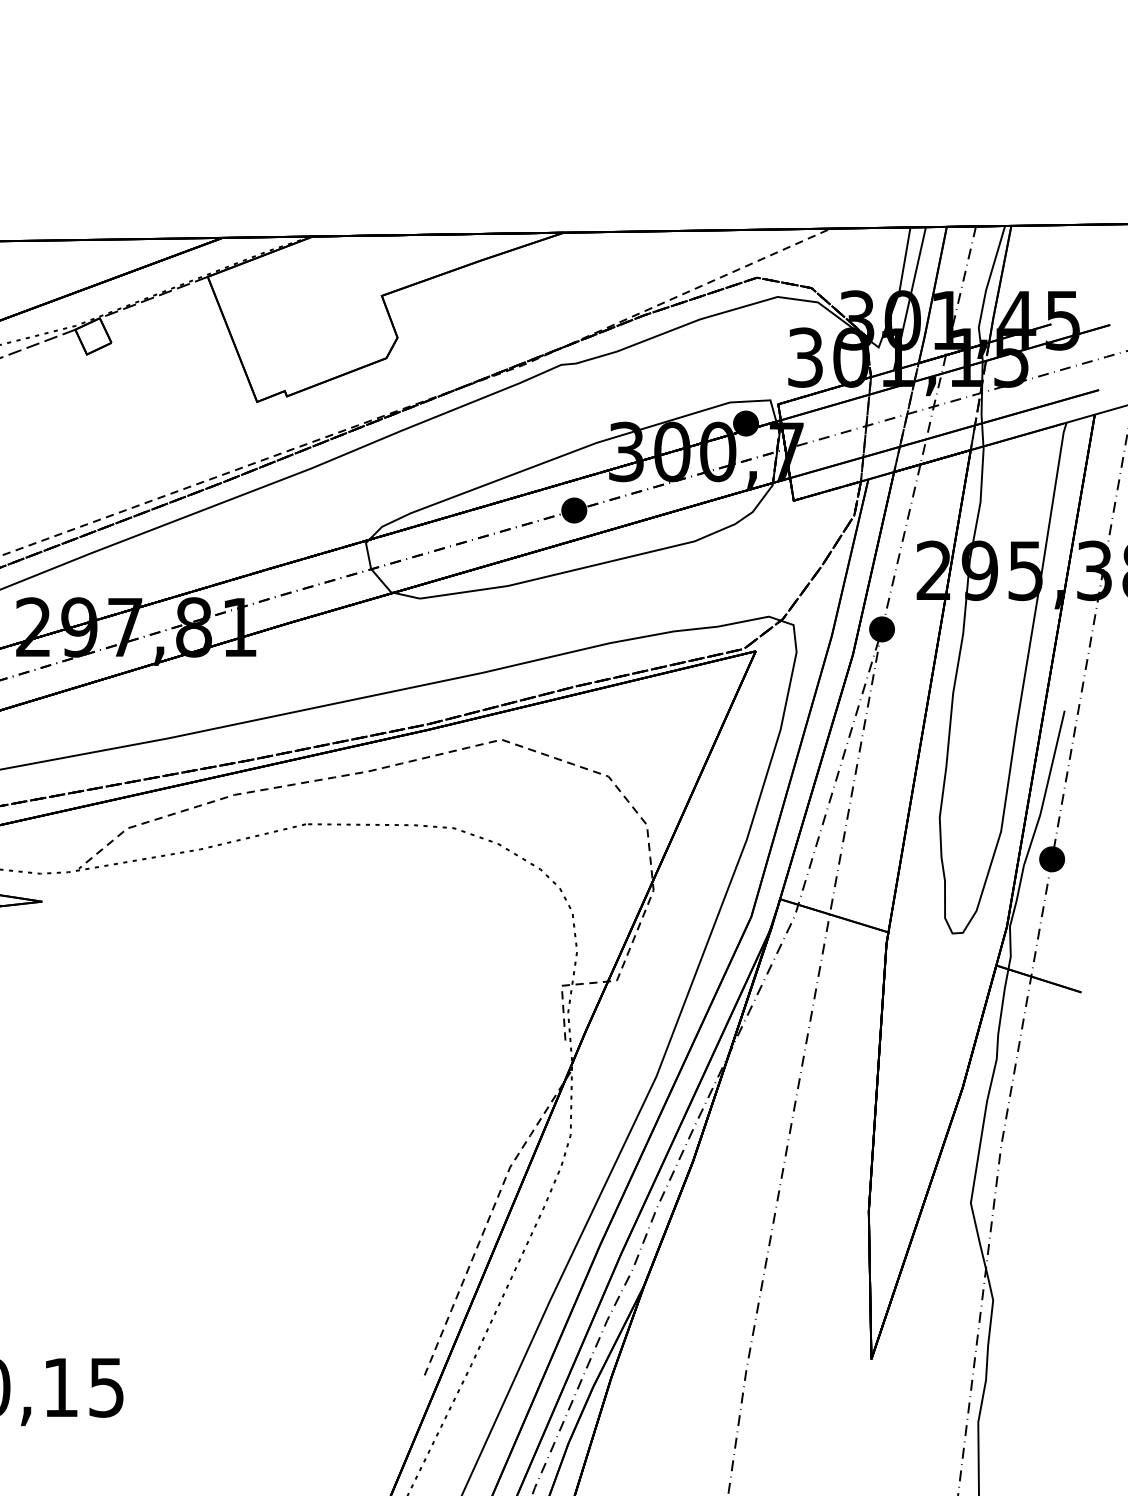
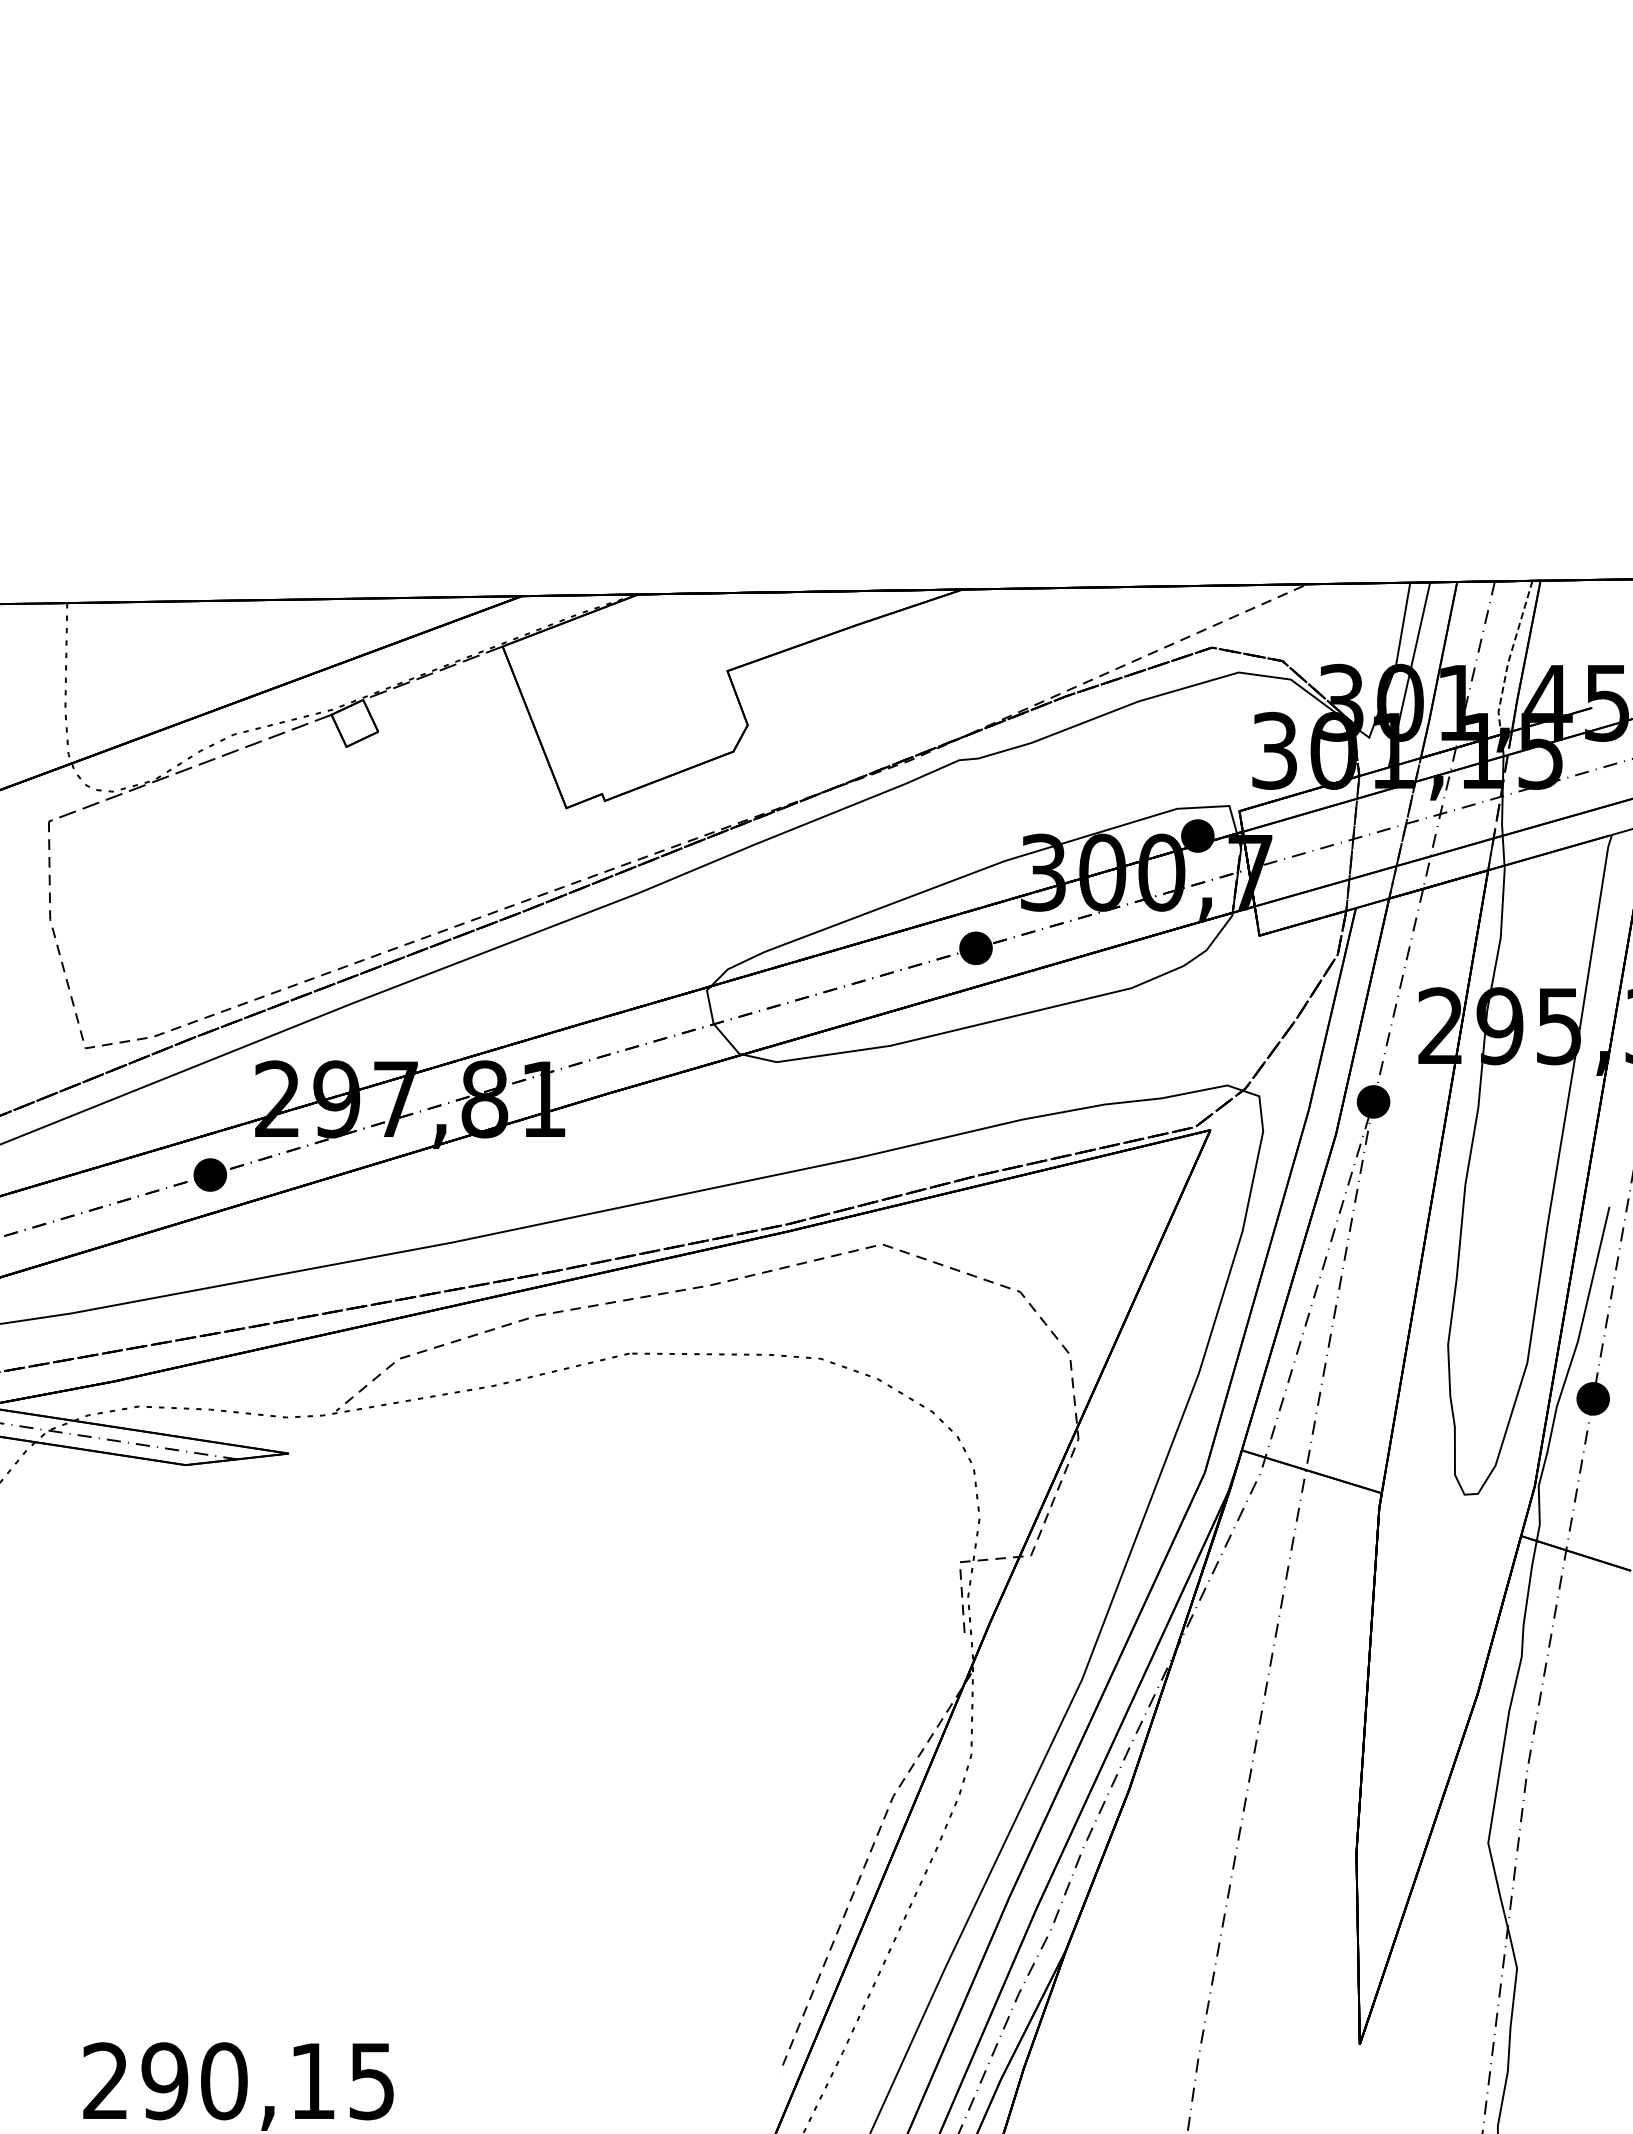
line: (987, 286) -> (1509, 658), solid -> dashed

